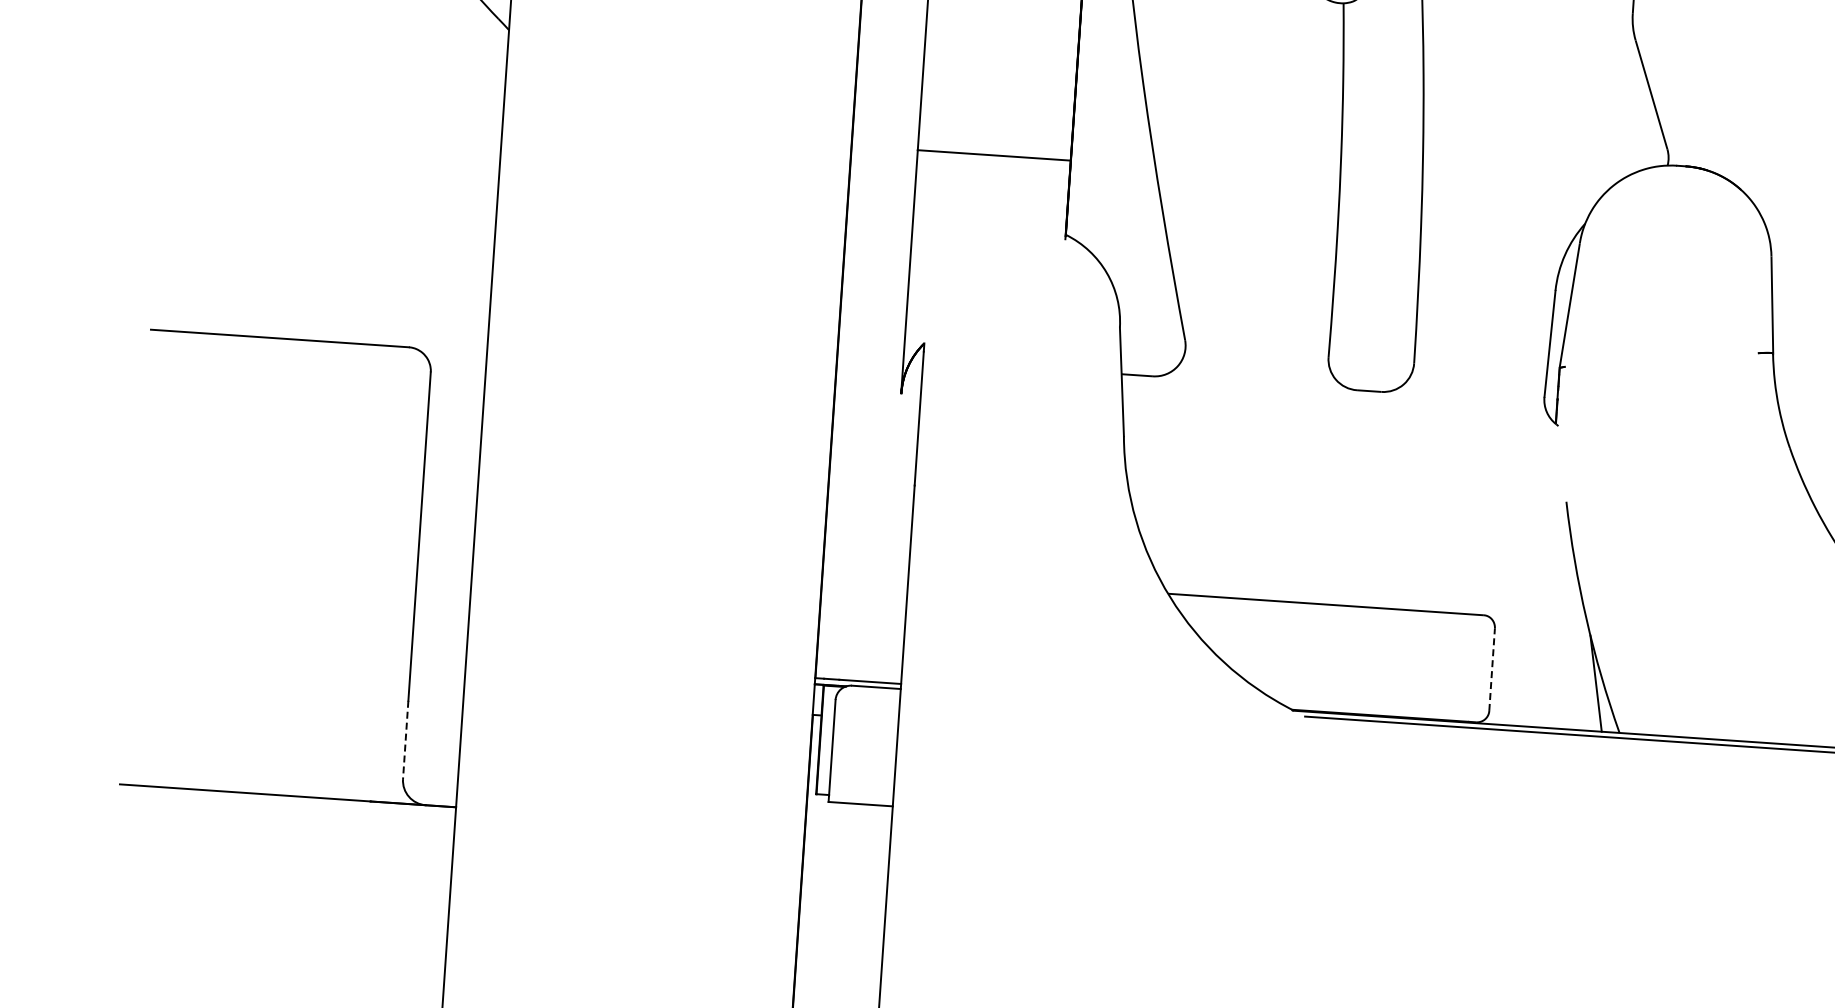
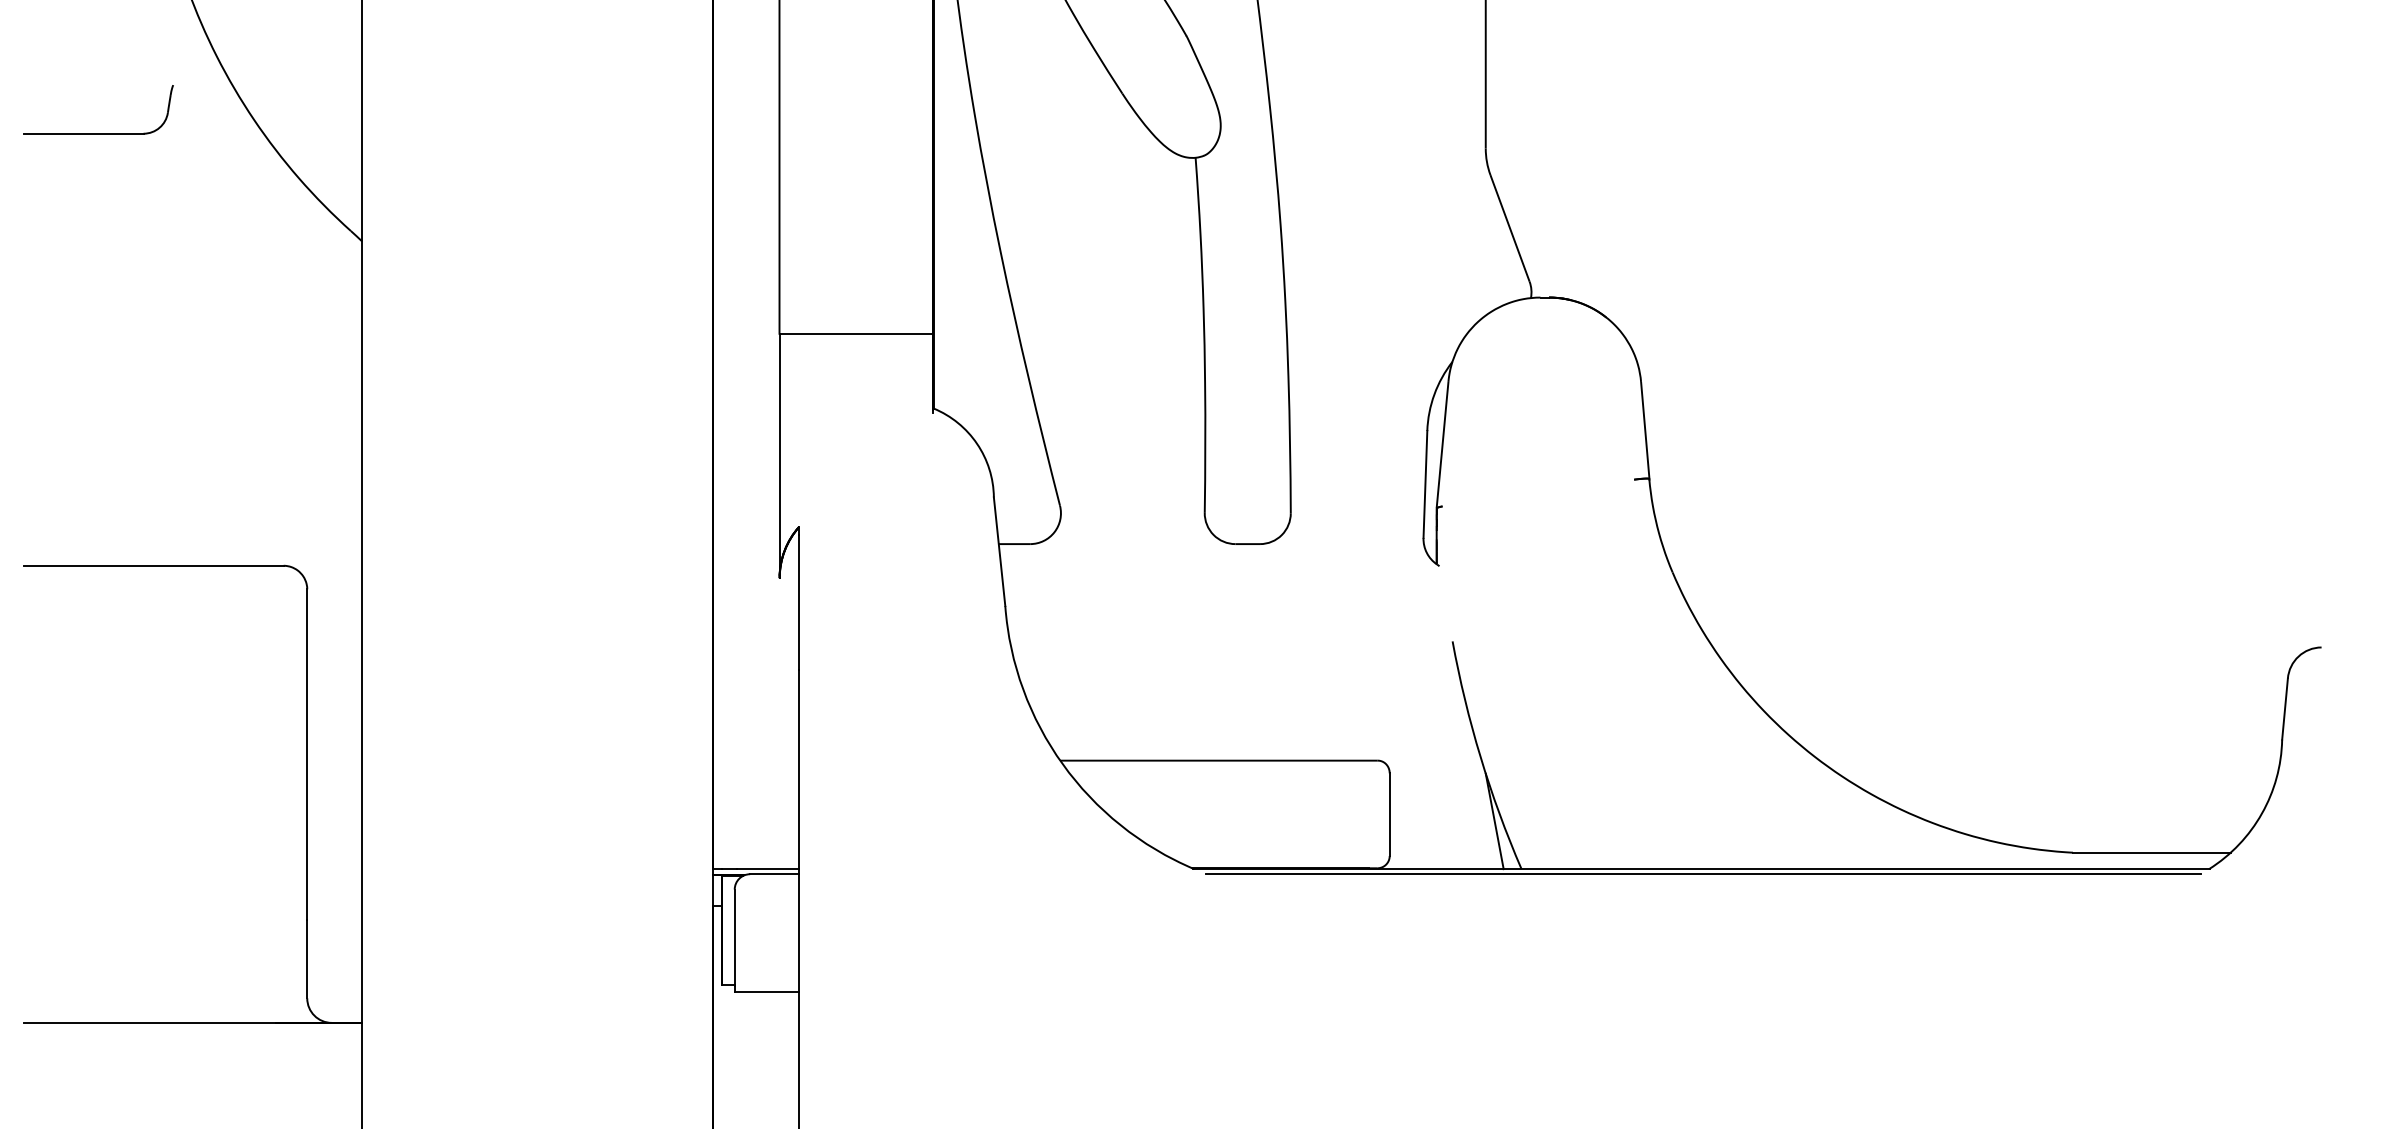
line: (1491, 669) -> (1389, 814), dashed -> solid
line: (405, 740) -> (307, 959), dashed -> solid

